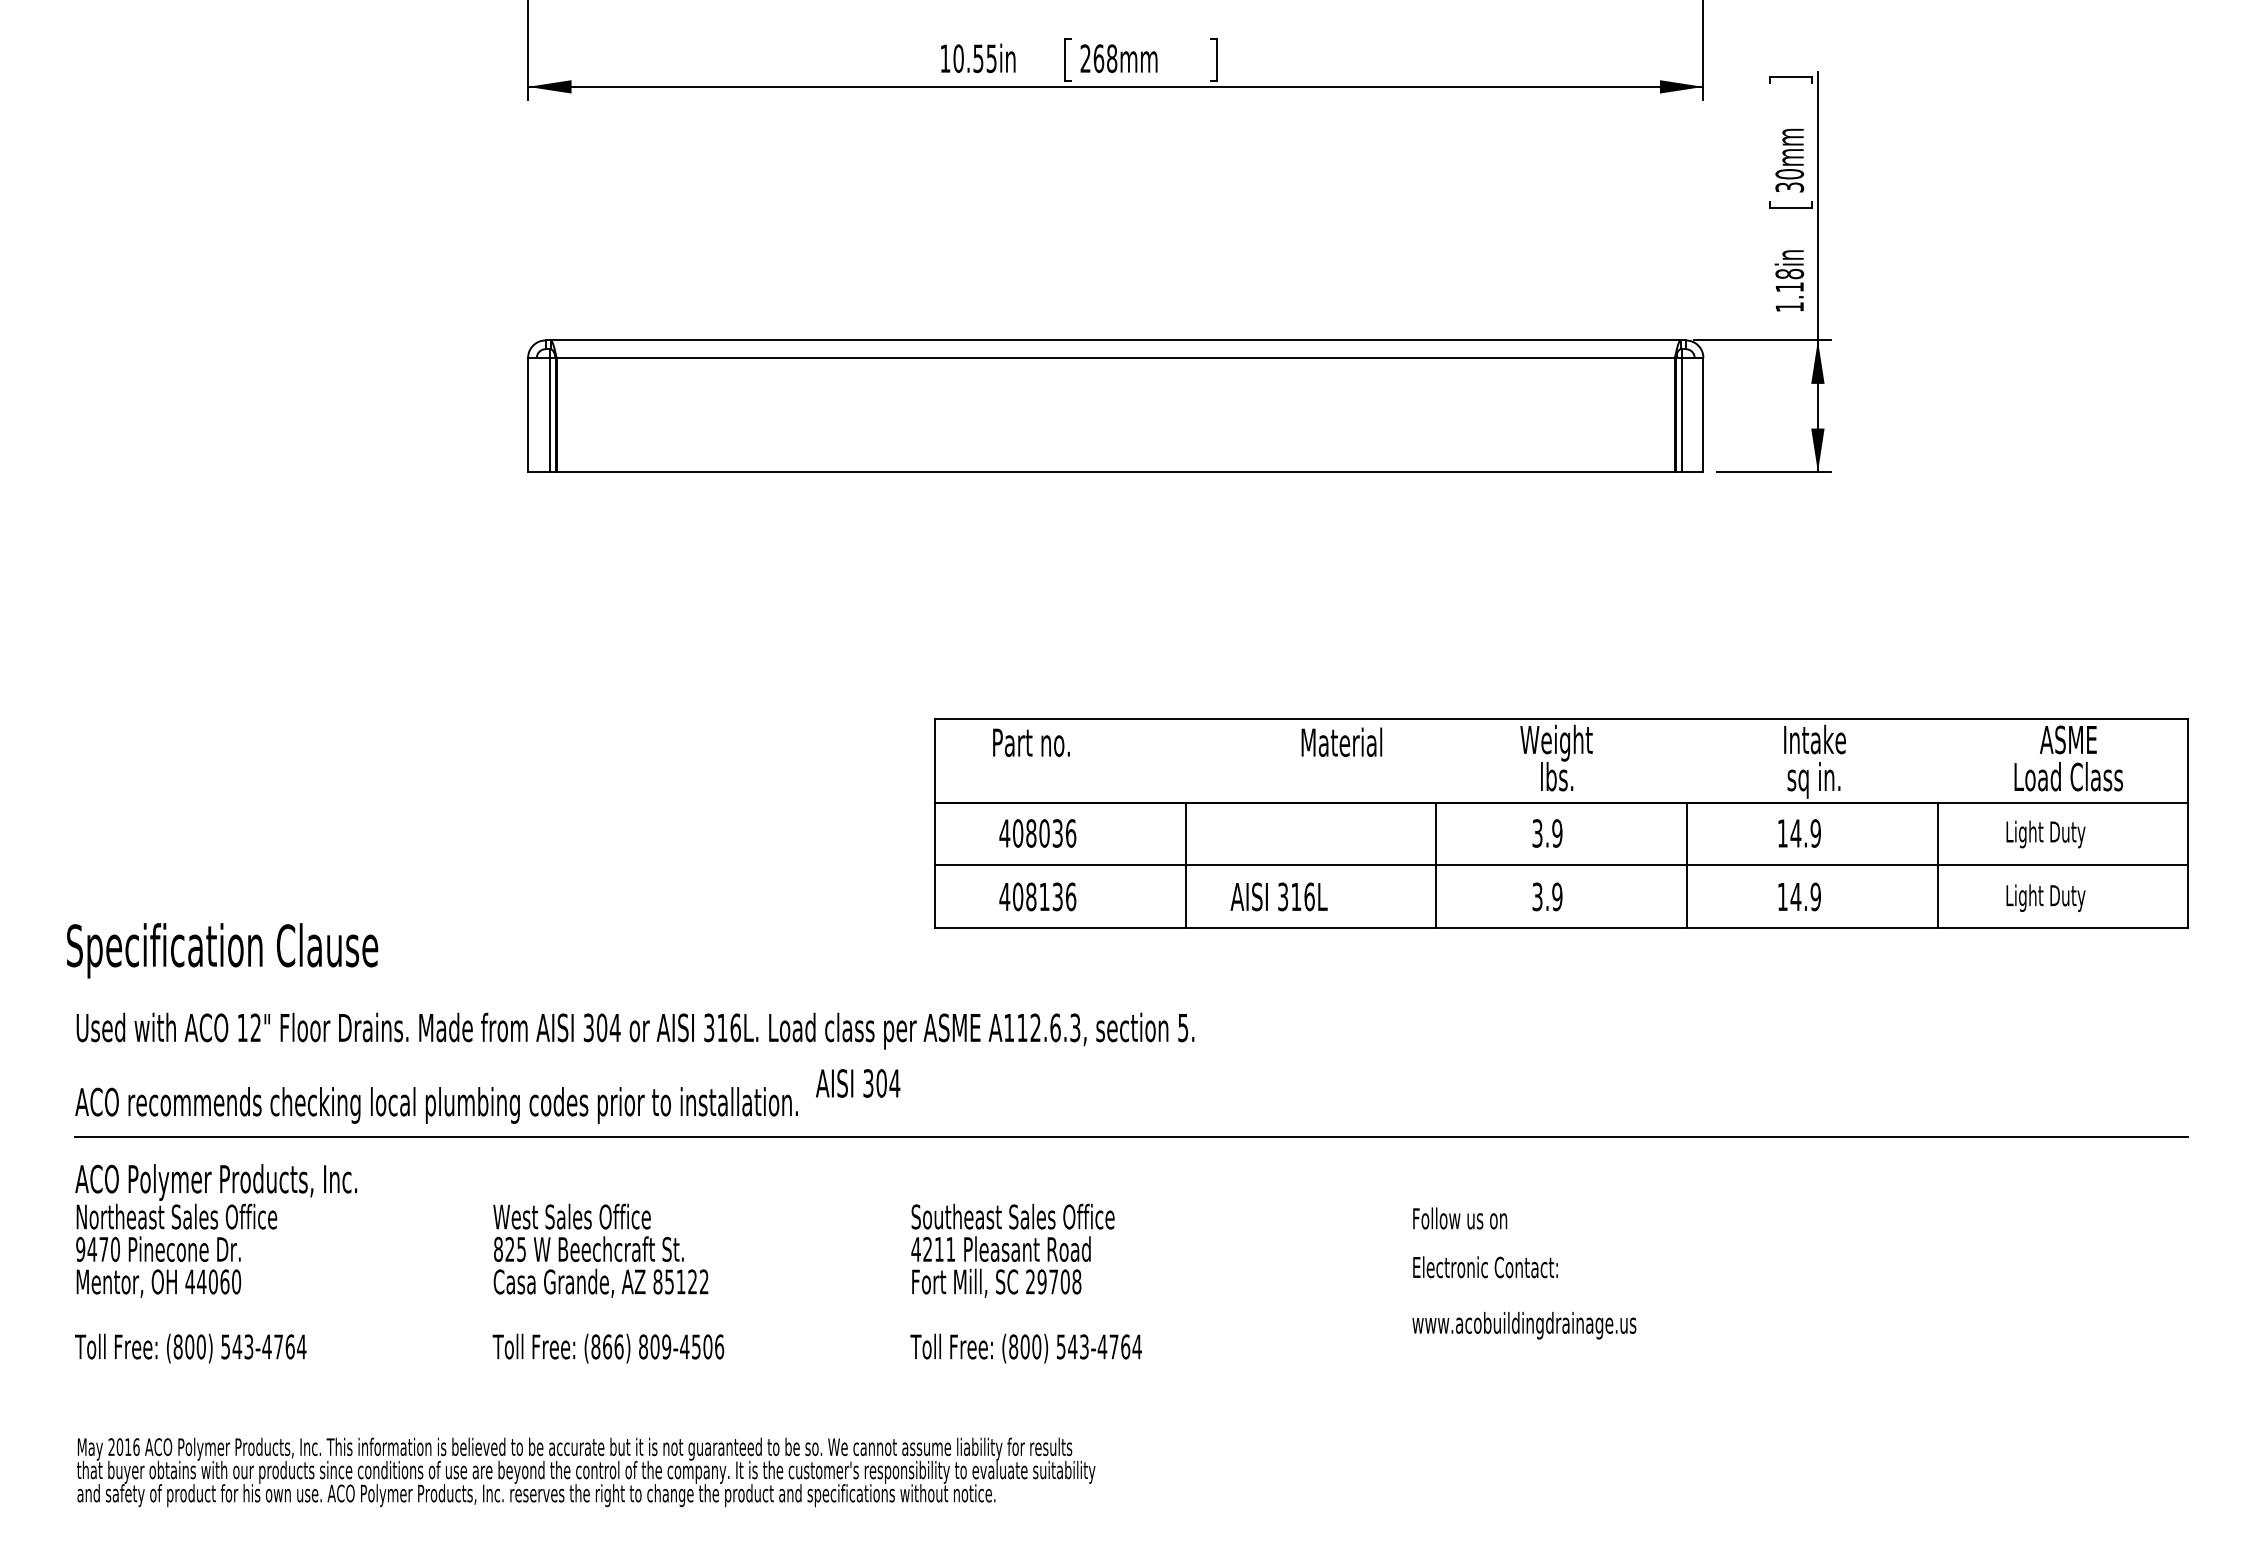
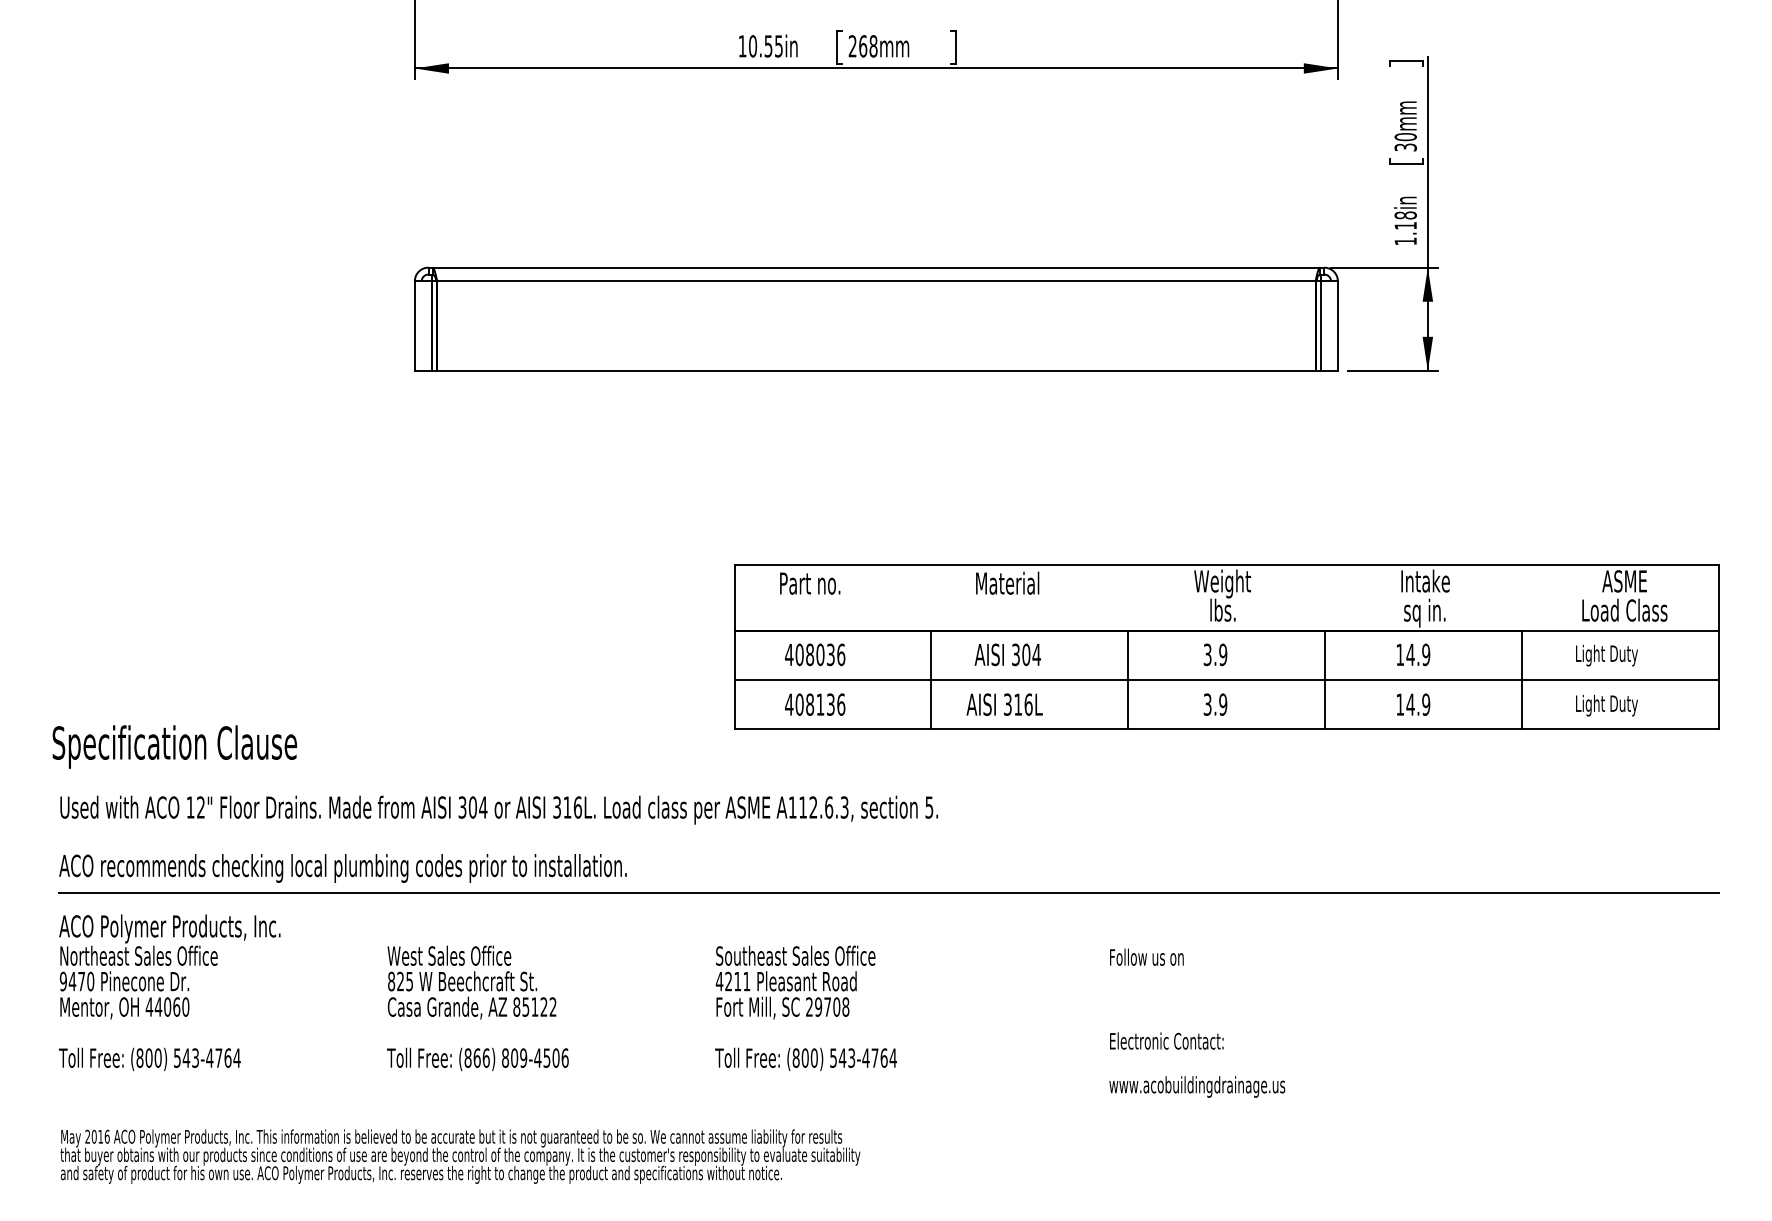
text: (1341, 741) -> (1007, 582), moved
text: (858, 1083) -> (1008, 654), moved
text: (1524, 1297) -> (1197, 1064), moved

